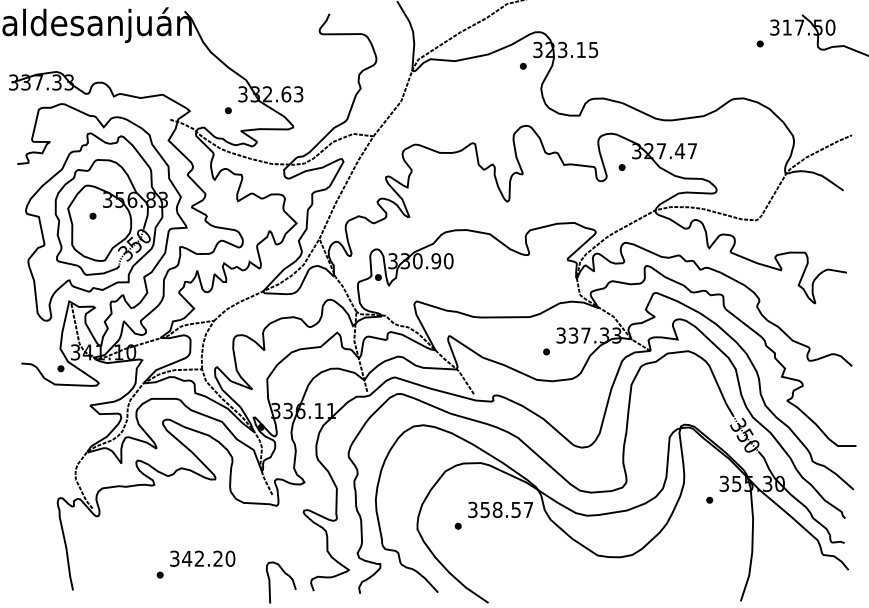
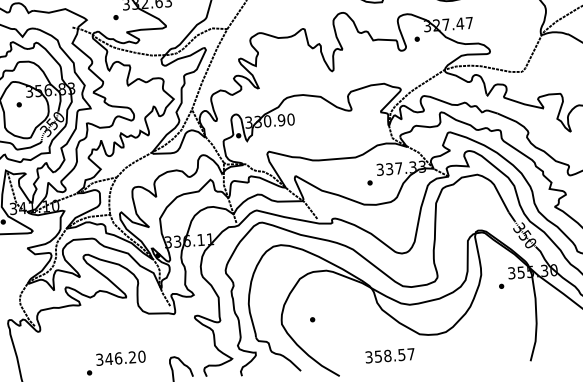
text: (500, 509) -> (389, 355), moved
text: (199, 558) -> (118, 358), 342.20 -> 346.20

